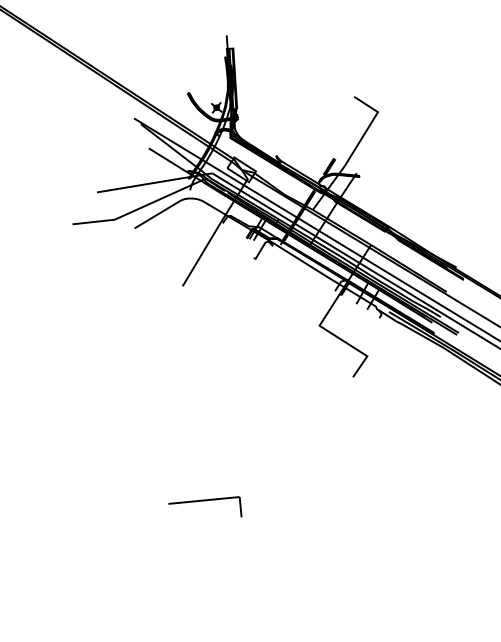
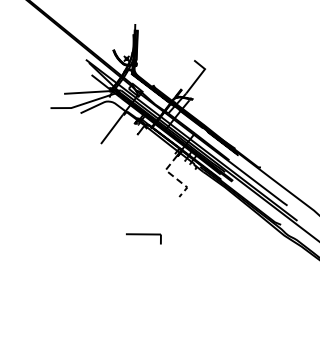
line: (339, 338) -> (174, 177), solid -> dashed
part: (205, 508) -> (143, 238), moved

